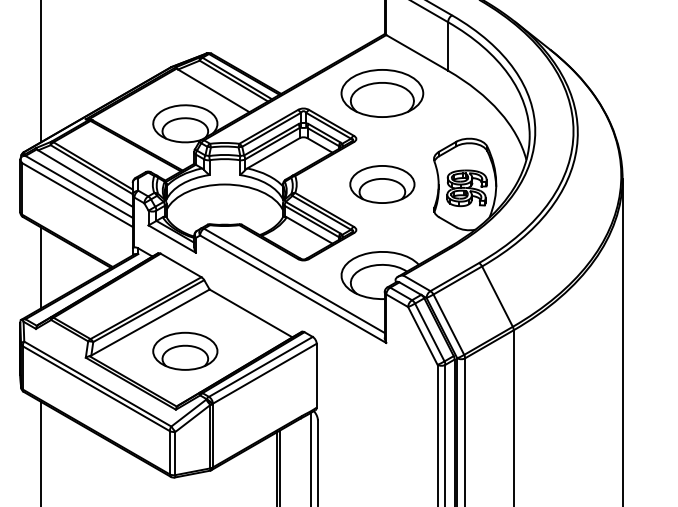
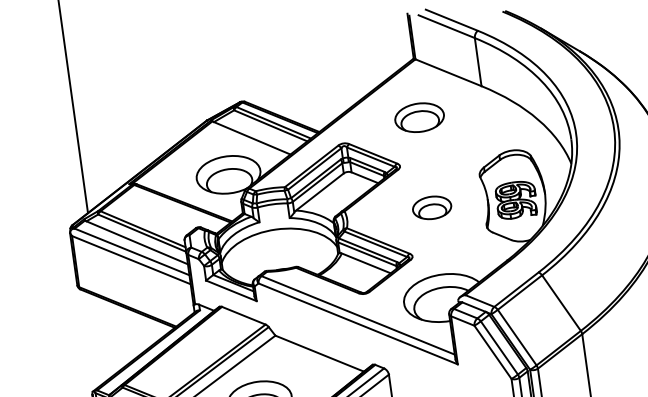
part: (382, 93) -> (419, 117), size x0.6
part: (382, 184) -> (432, 207), size x0.6
line: (40, 267) -> (104, 337), removed

